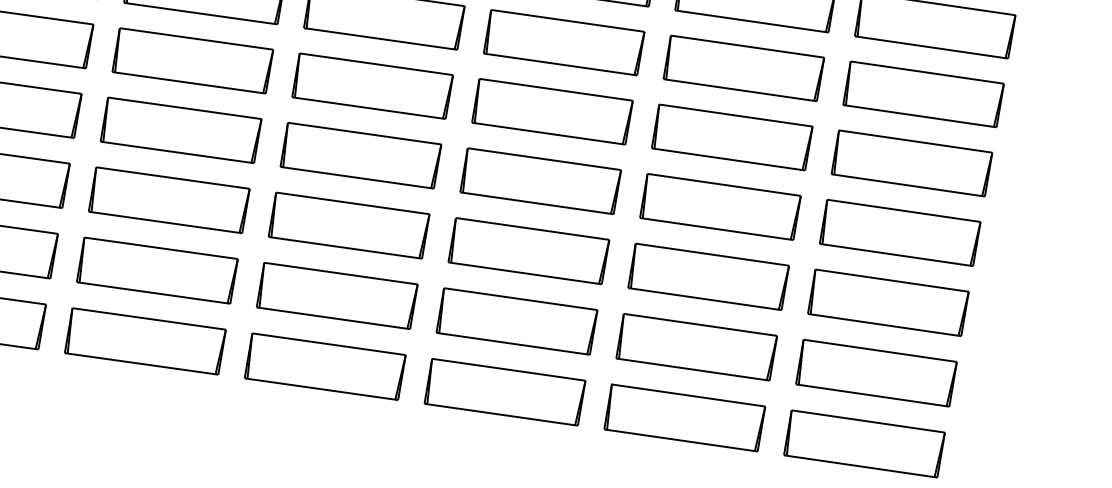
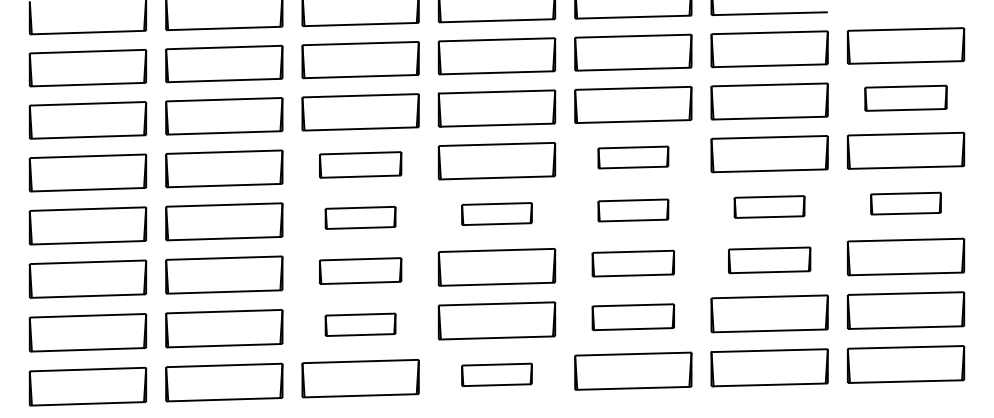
part: (192, 60) -> (360, 164), size x0.7
part: (922, 94) -> (905, 98), size x0.7
part: (552, 111) -> (633, 157), size x0.6
part: (180, 129) -> (360, 217), size x0.6
part: (360, 154) -> (496, 213), size x0.6
part: (540, 181) -> (633, 210), size x0.6
part: (169, 199) -> (360, 270), size x0.7
part: (720, 206) -> (769, 206), size x0.6
part: (899, 232) -> (905, 203), size x0.6
part: (529, 250) -> (633, 263), size x0.7
part: (157, 270) -> (360, 324), size x0.6
part: (708, 277) -> (769, 260), size x0.7
part: (517, 320) -> (633, 316), size x0.7
part: (324, 366) -> (496, 374), size x0.6

